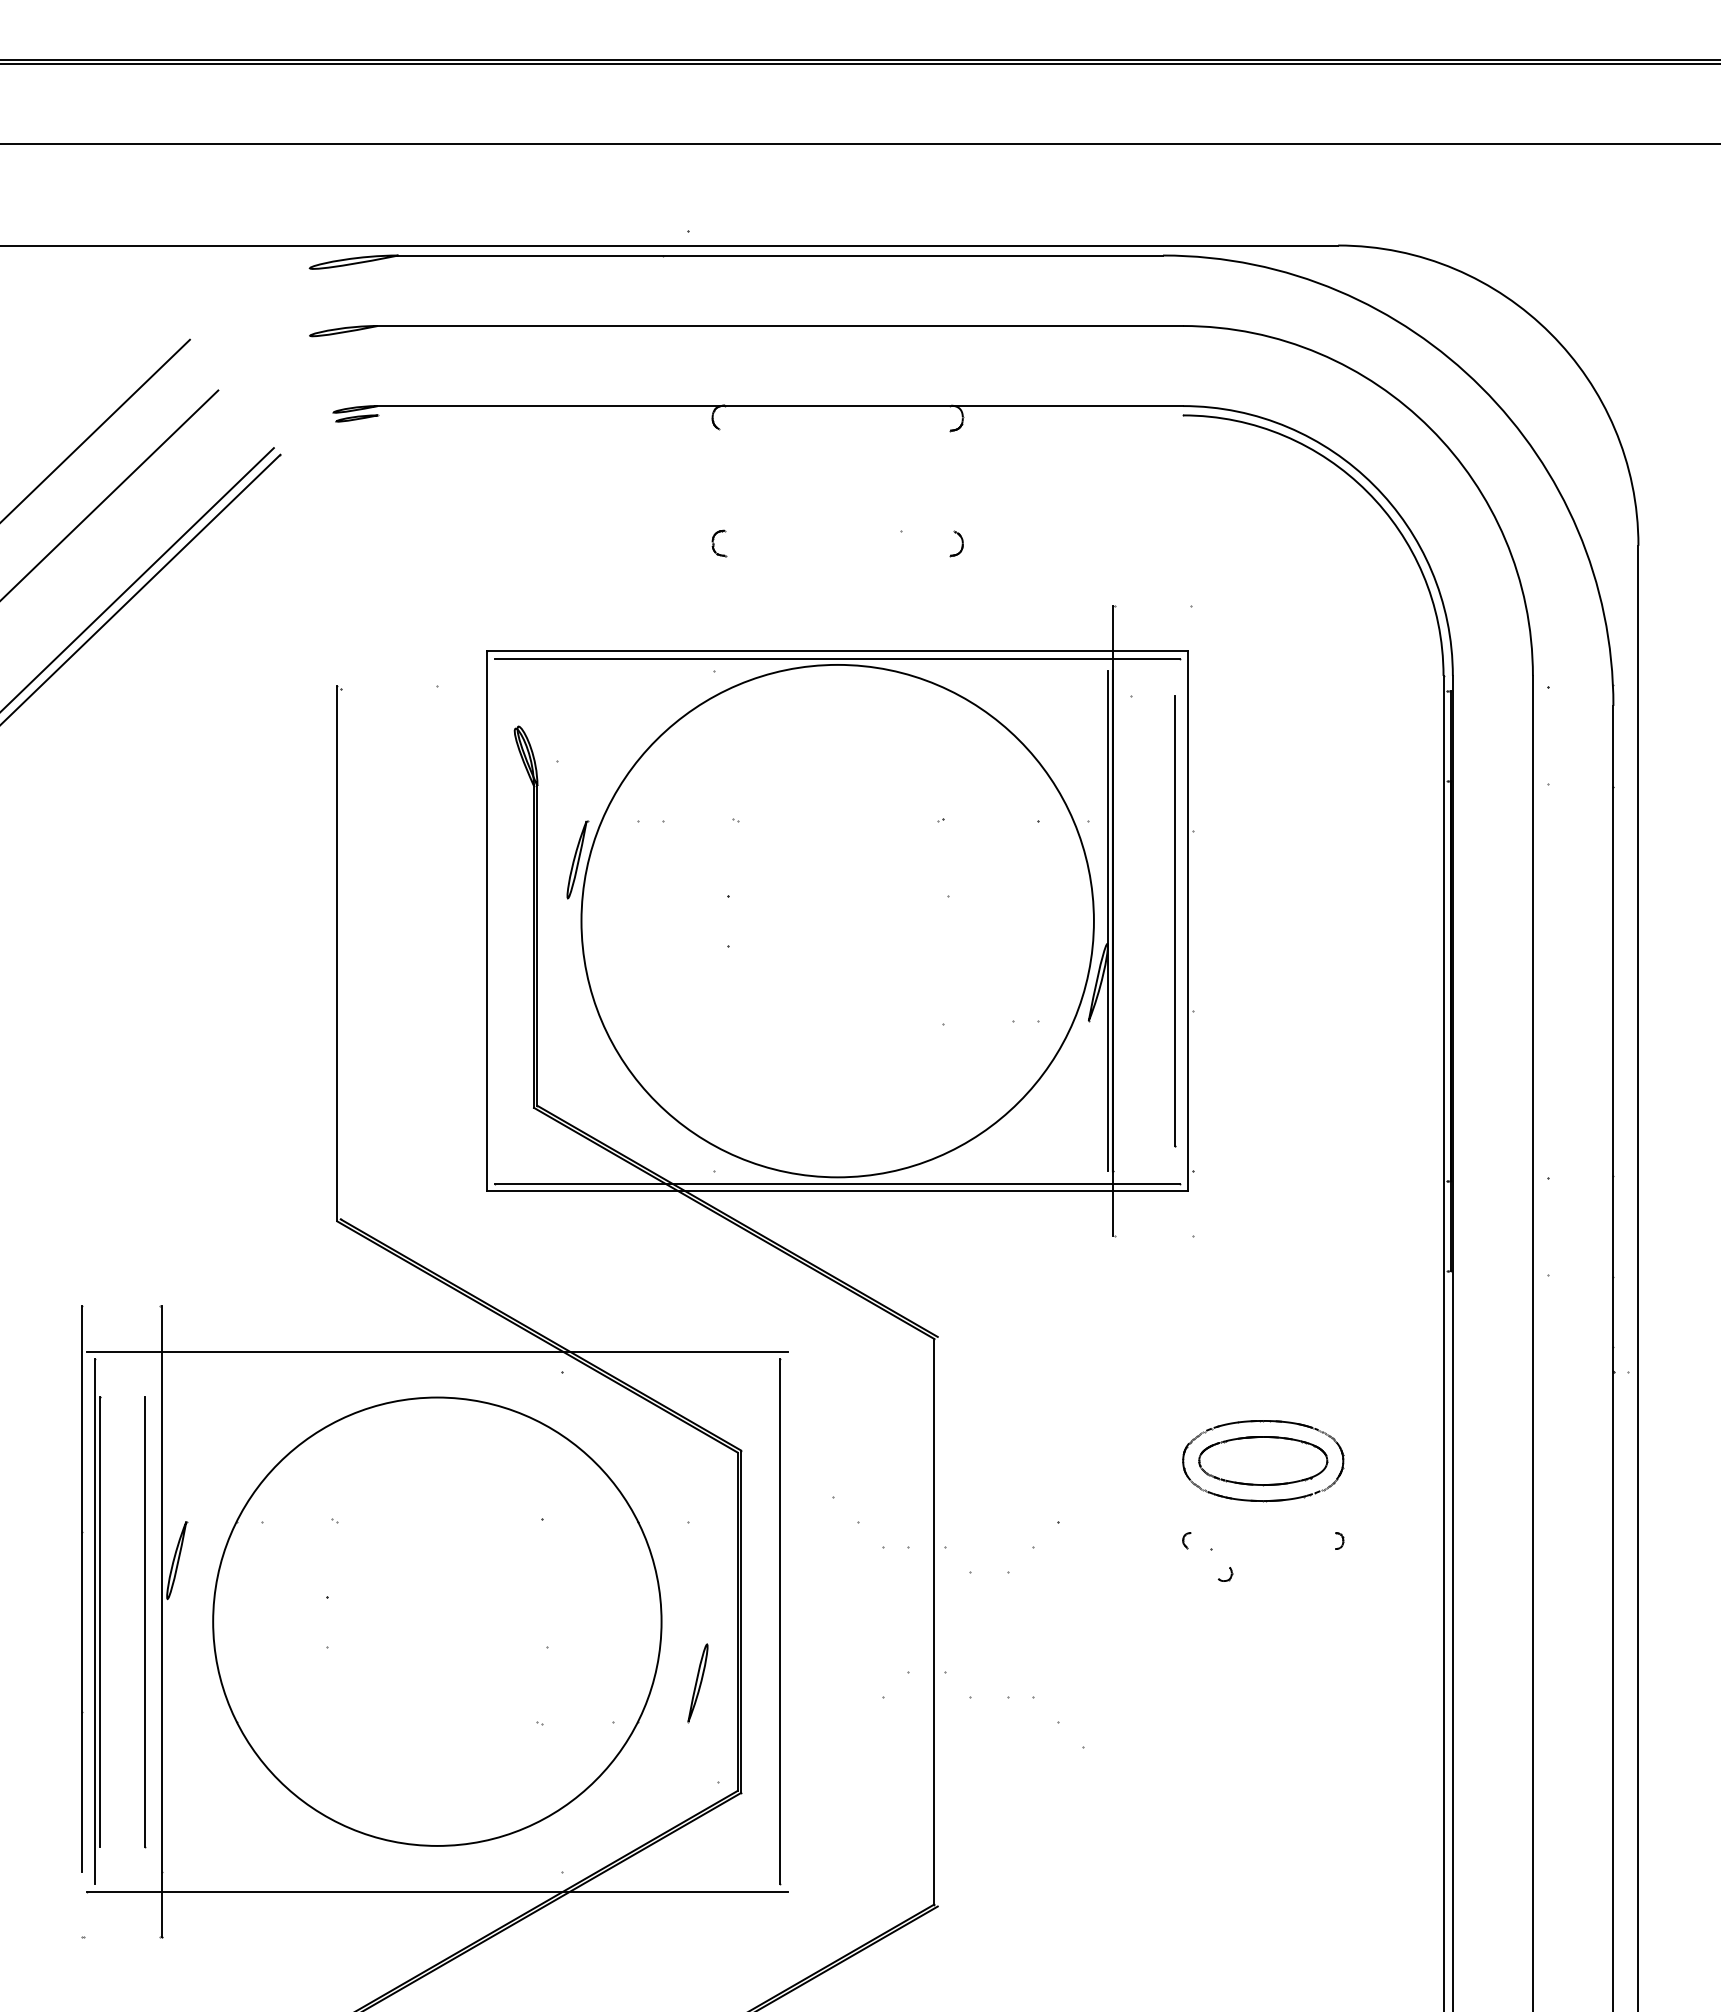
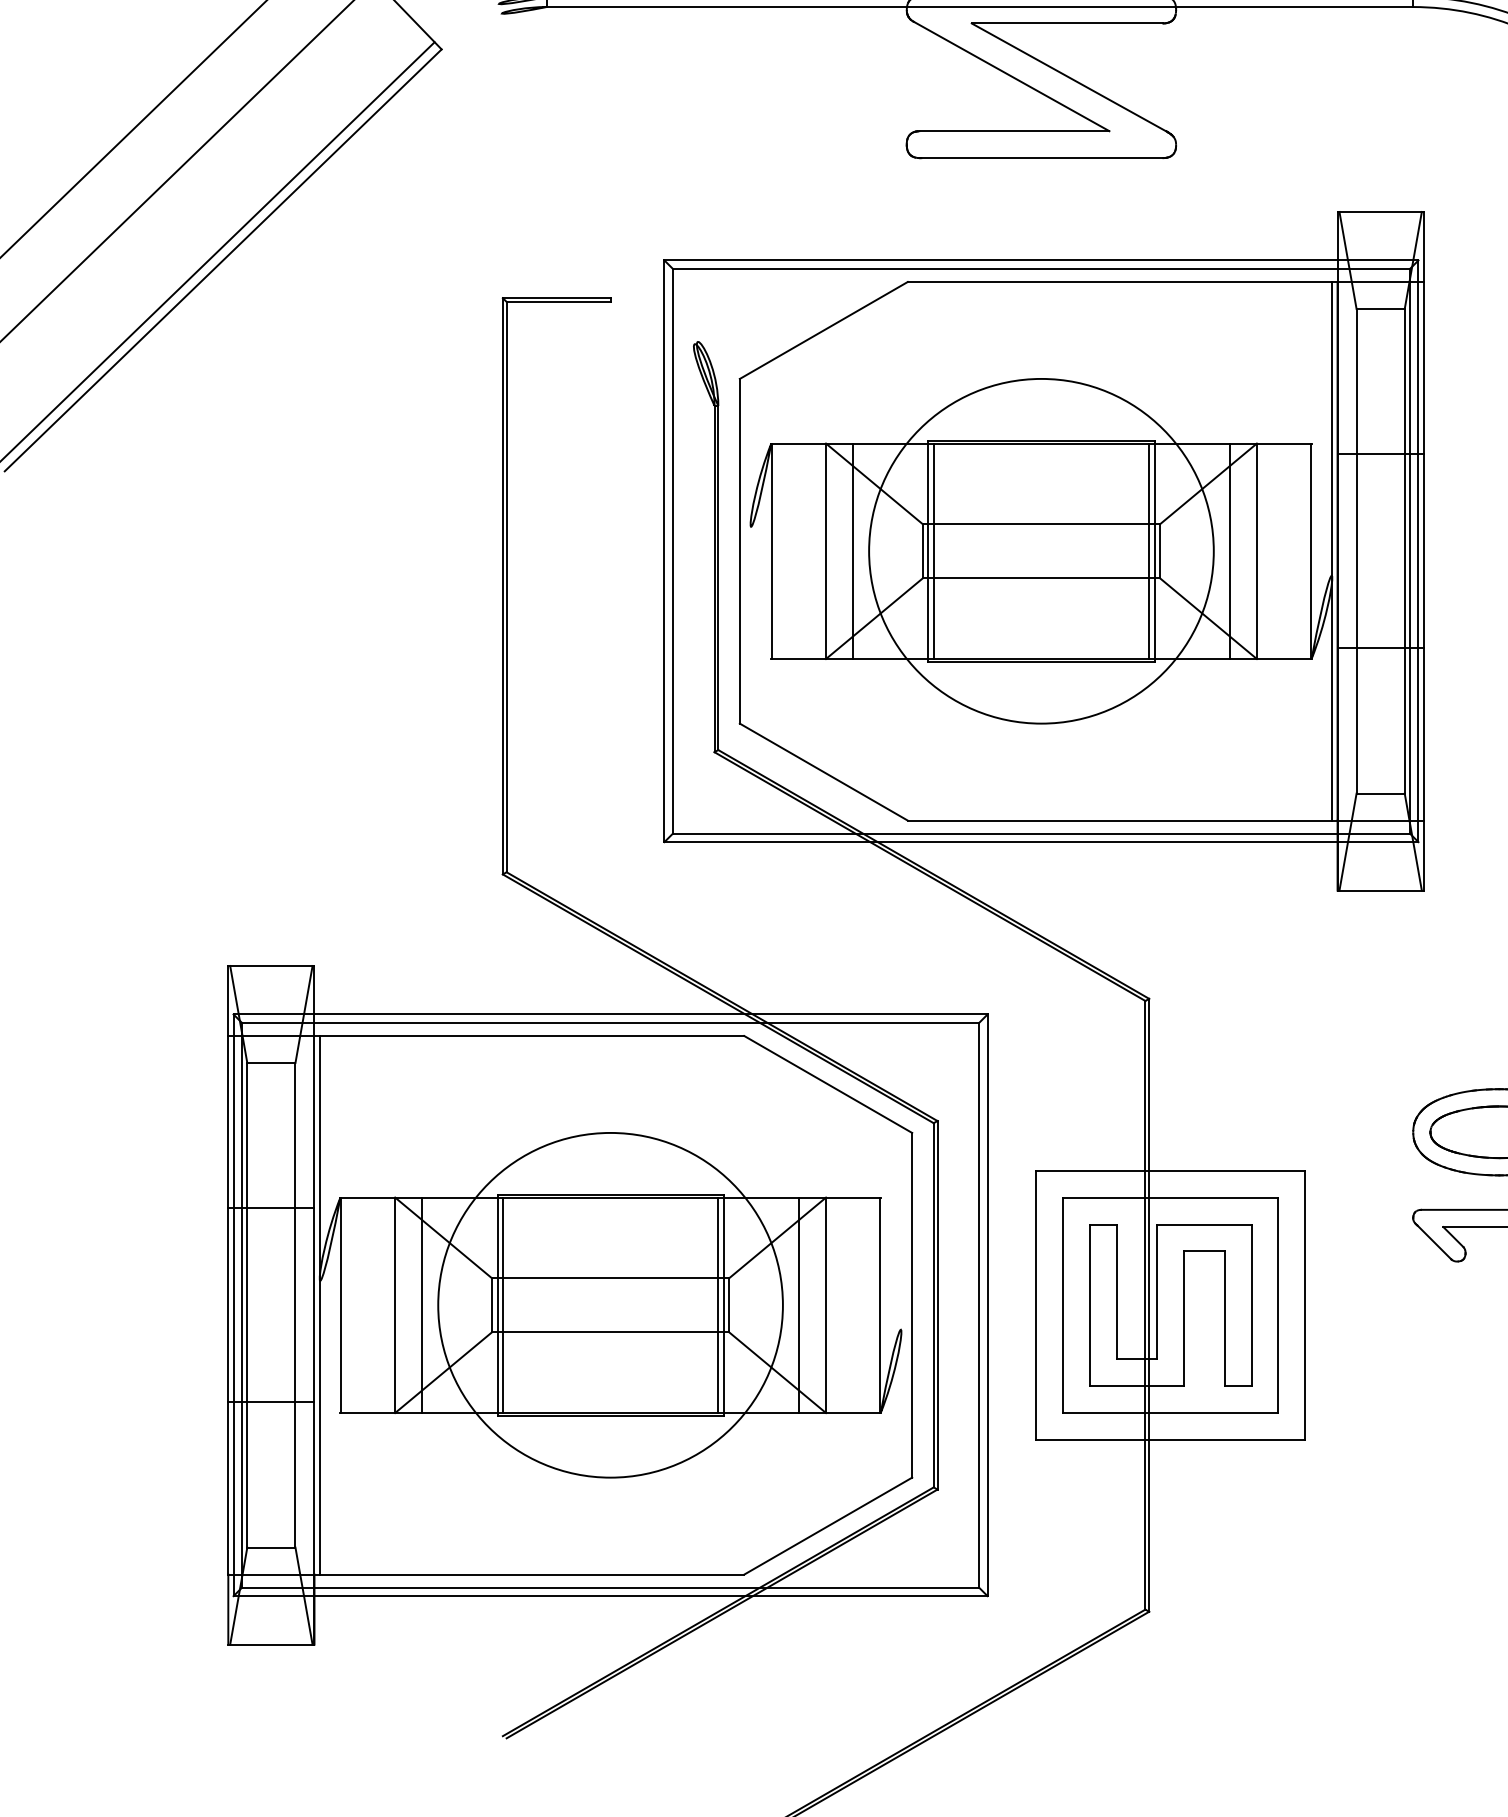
line: (780, 415) -> (979, 7), added
line: (1192, 888) -> (1423, 516), added
line: (495, 920) -> (673, 550), added
line: (557, 920) -> (739, 550), added
circle: (837, 920) -> (1041, 550), size x0.62
line: (1130, 920) -> (1356, 550), added
line: (1180, 920) -> (1410, 550), added
line: (340, 954) -> (506, 587), added
line: (436, 1359) -> (609, 1023), added
line: (87, 1621) -> (234, 1305), added
line: (167, 1621) -> (320, 1305), added
circle: (437, 1621) -> (610, 1305), size x0.71
line: (717, 1621) -> (912, 1305), added
line: (787, 1621) -> (987, 1305), added
line: (832, 1621) -> (1035, 1305), added
line: (937, 1621) -> (1148, 1305), added
line: (1082, 1621) -> (1304, 1305), added
line: (436, 1884) -> (609, 1588), added

